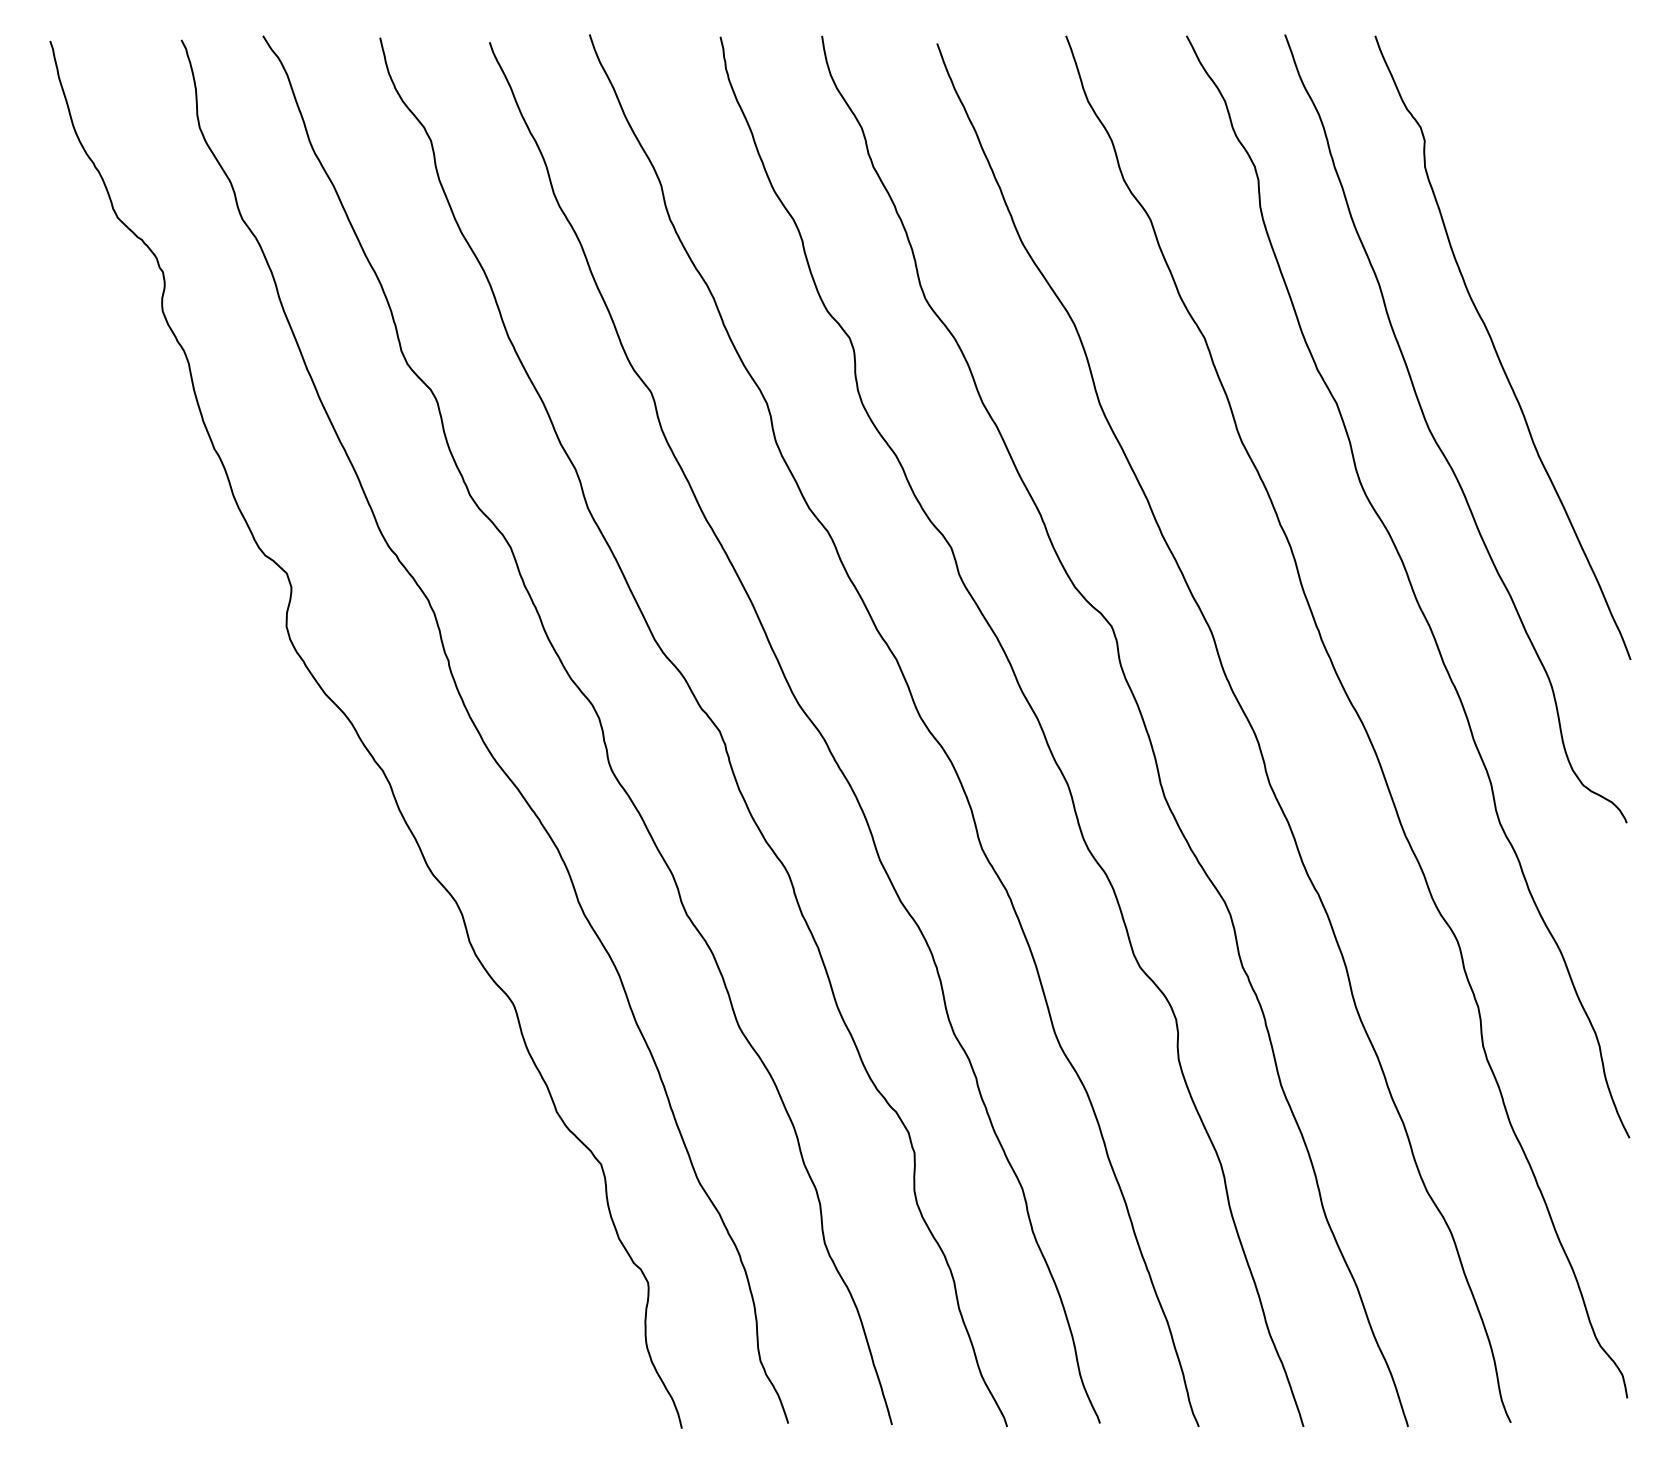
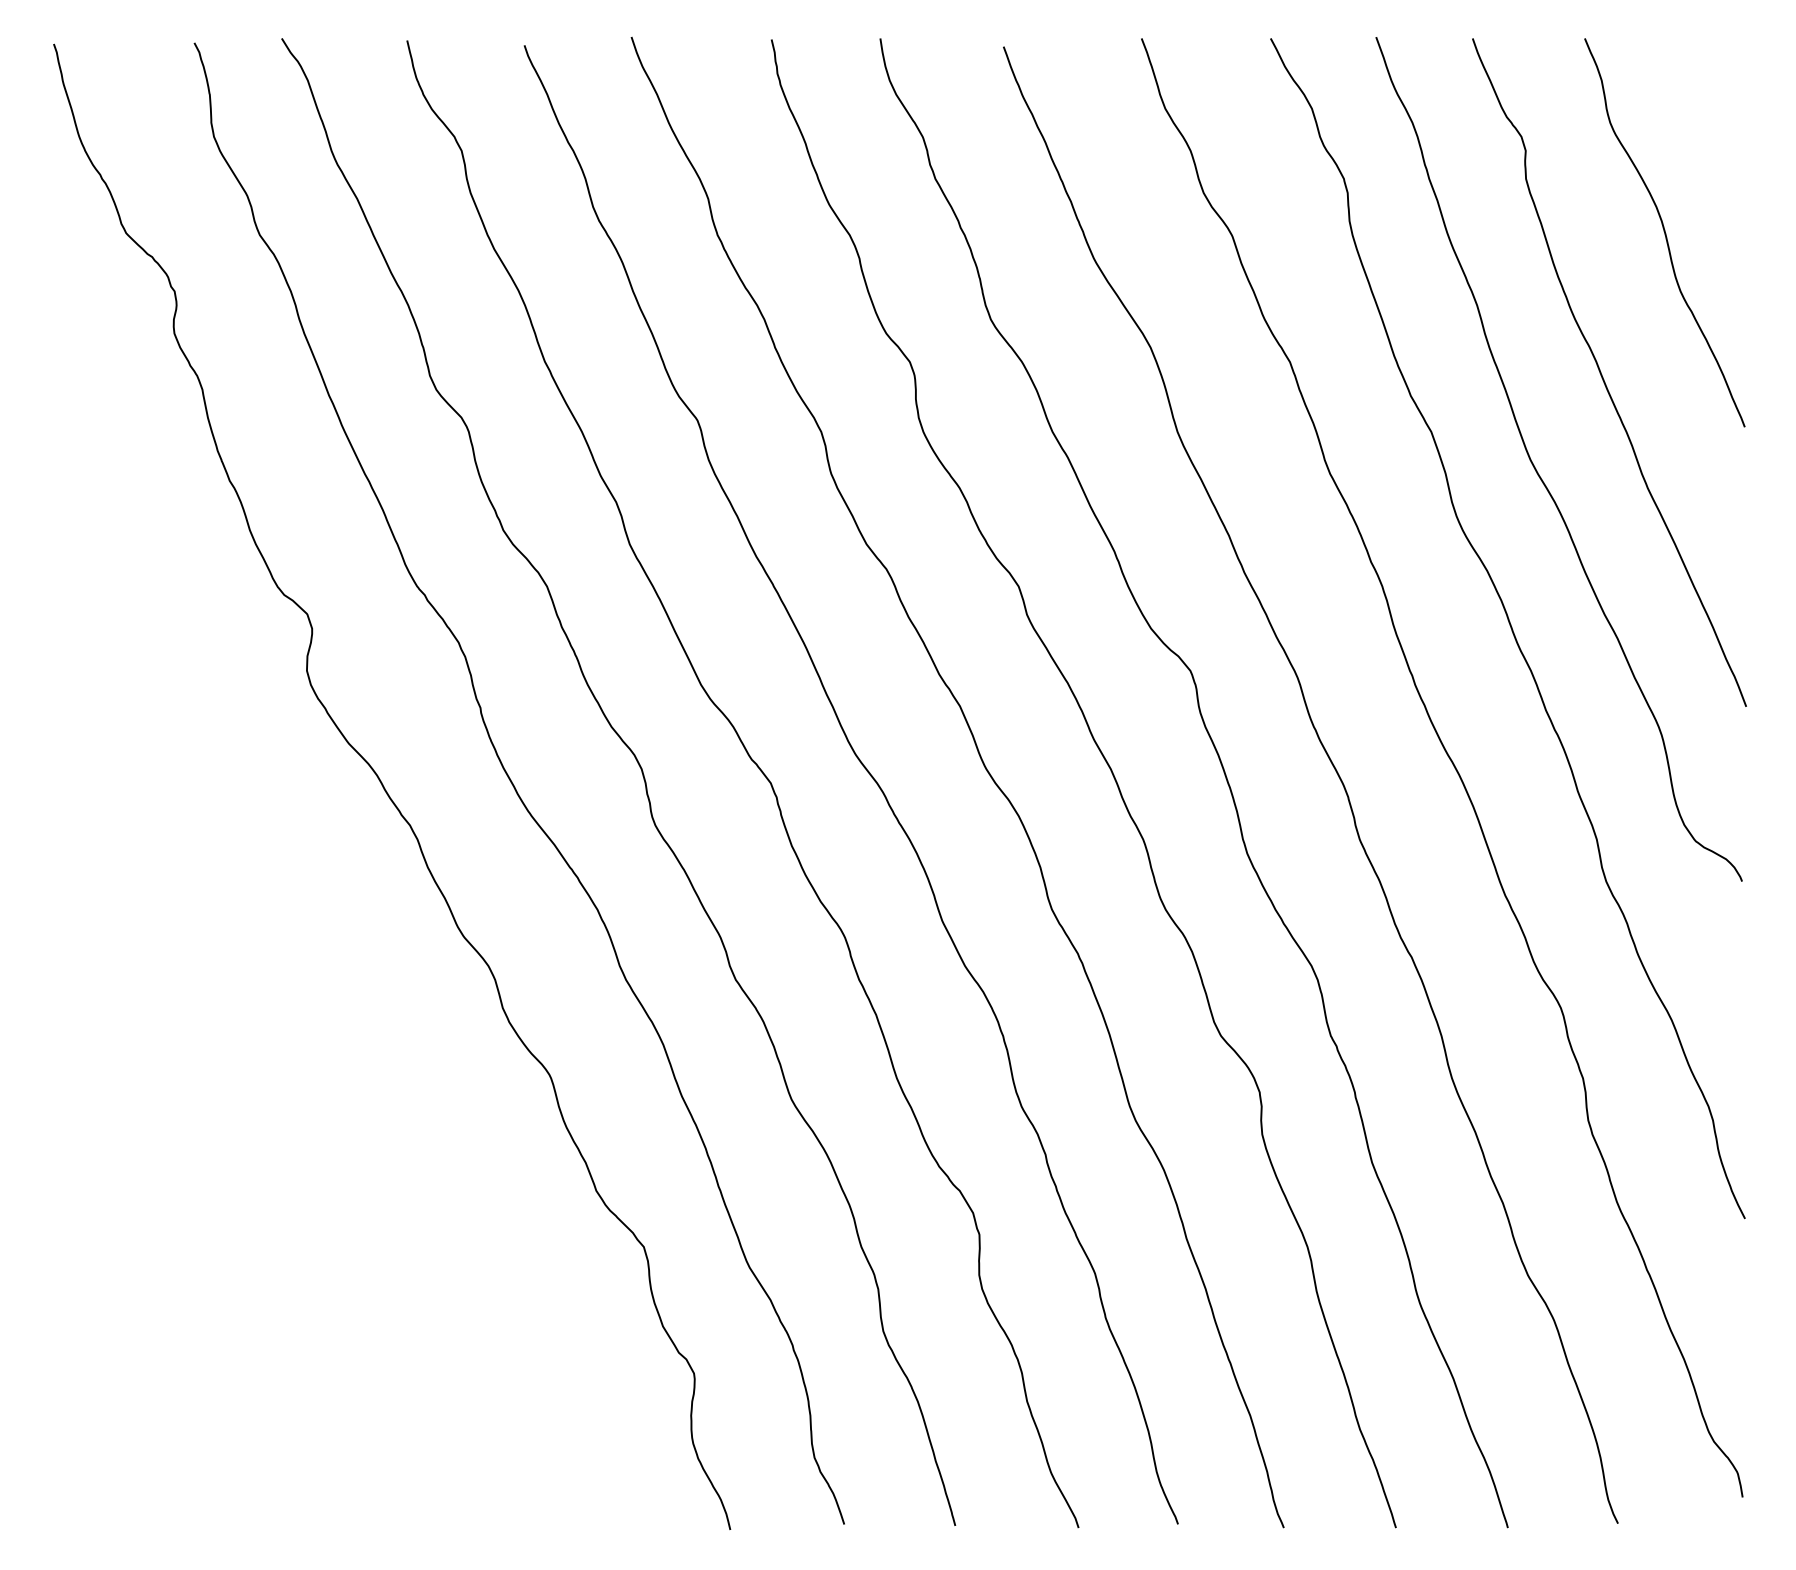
curve: (1554, 217) -> (1664, 232), added

